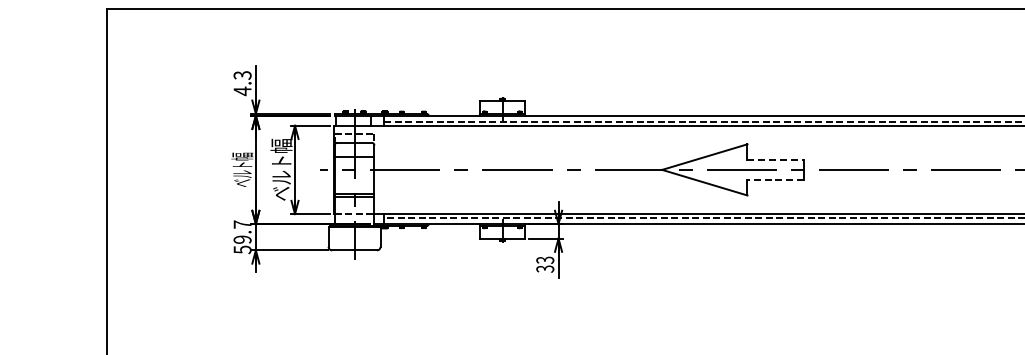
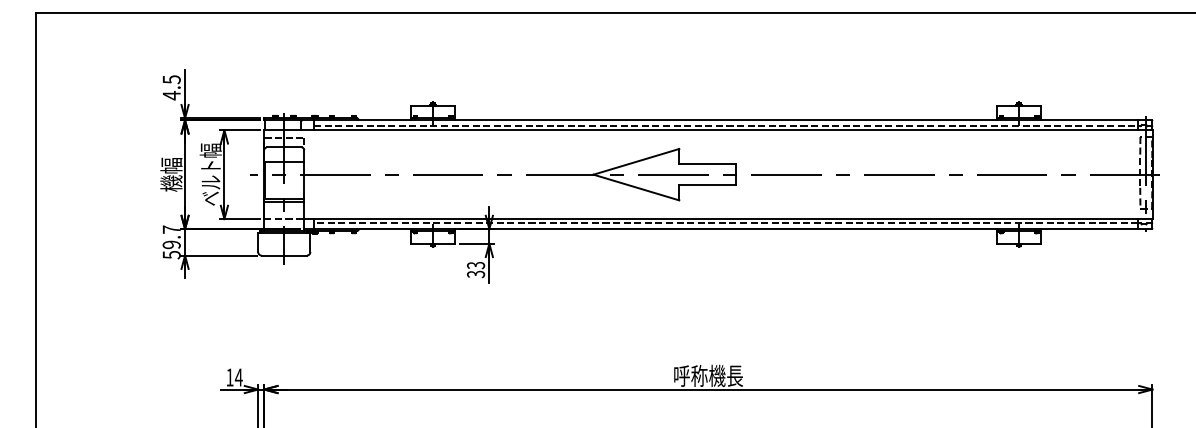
text: (242, 75) -> (171, 79), 4.3 -> 4.5
line: (775, 159) -> (707, 164), dashed -> solid
text: (242, 169) -> (171, 174), ベルト幅 -> 機幅
line: (775, 179) -> (707, 184), dashed -> solid

